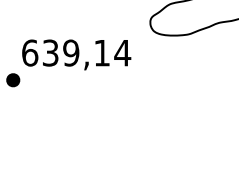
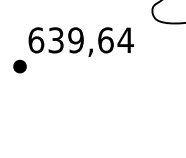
text: (102, 52) -> (106, 39), 639,14 -> 639,64

